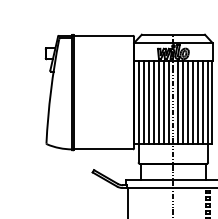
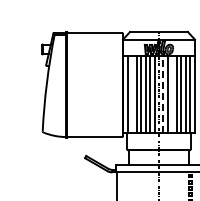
line: (144, 101) -> (132, 93), removed
line: (178, 101) -> (163, 93), solid -> dashed
line: (188, 101) -> (172, 93), removed

